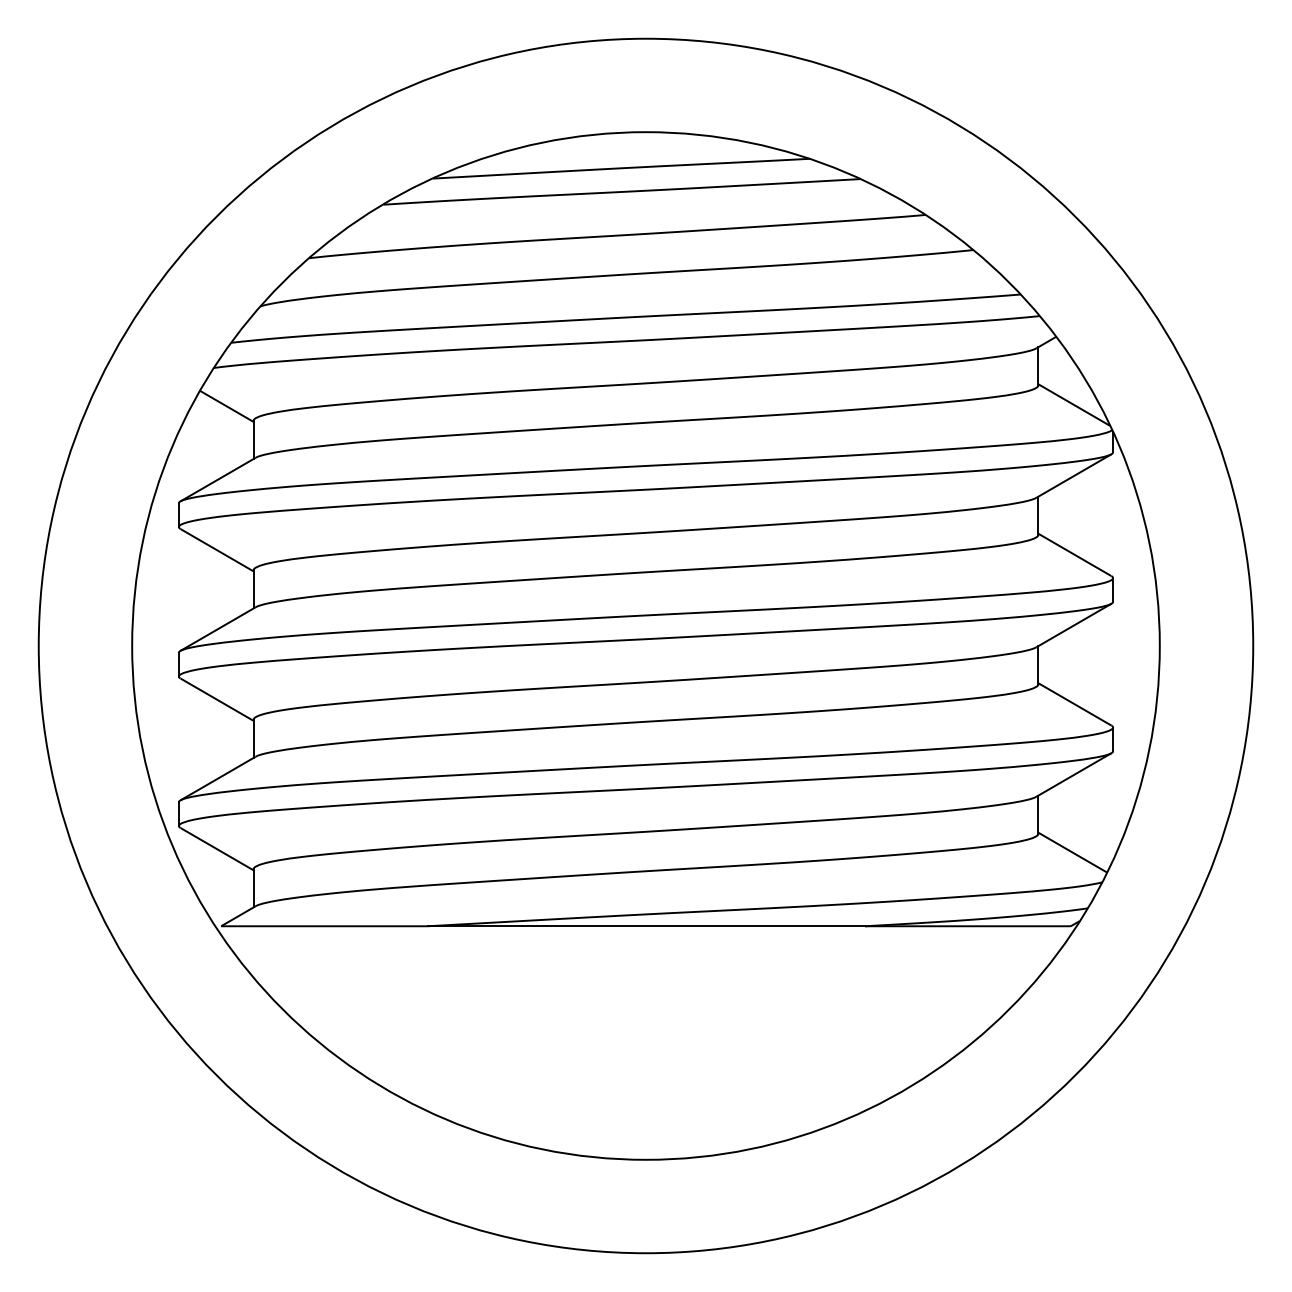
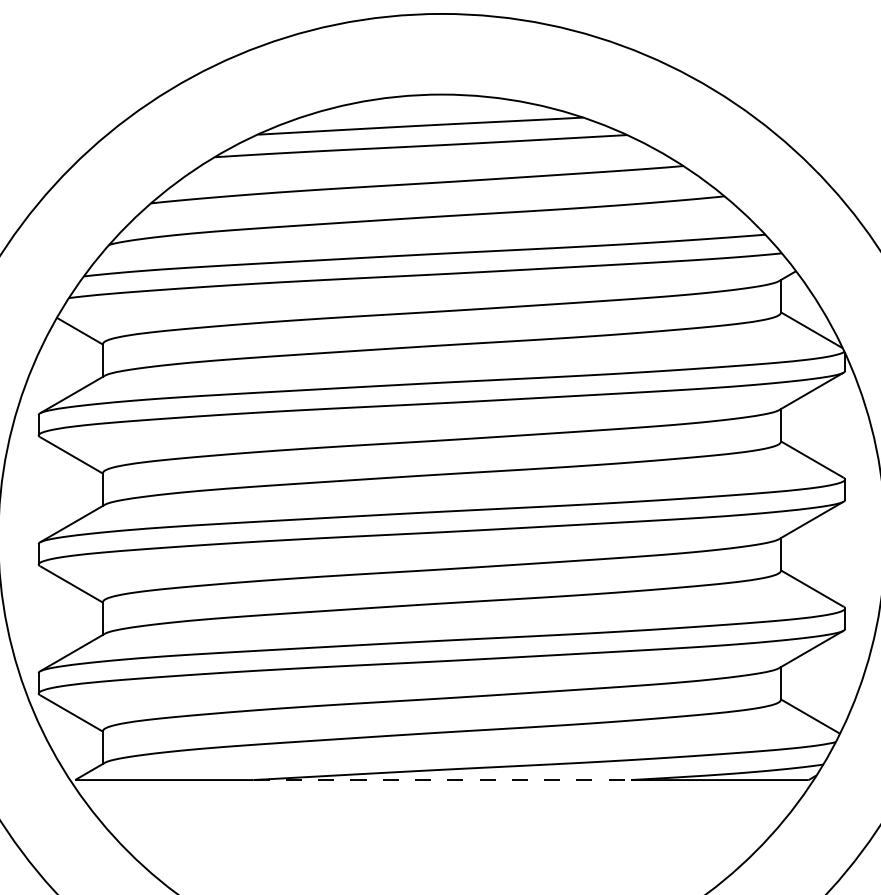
line: (646, 926) -> (442, 780), solid -> dashed

